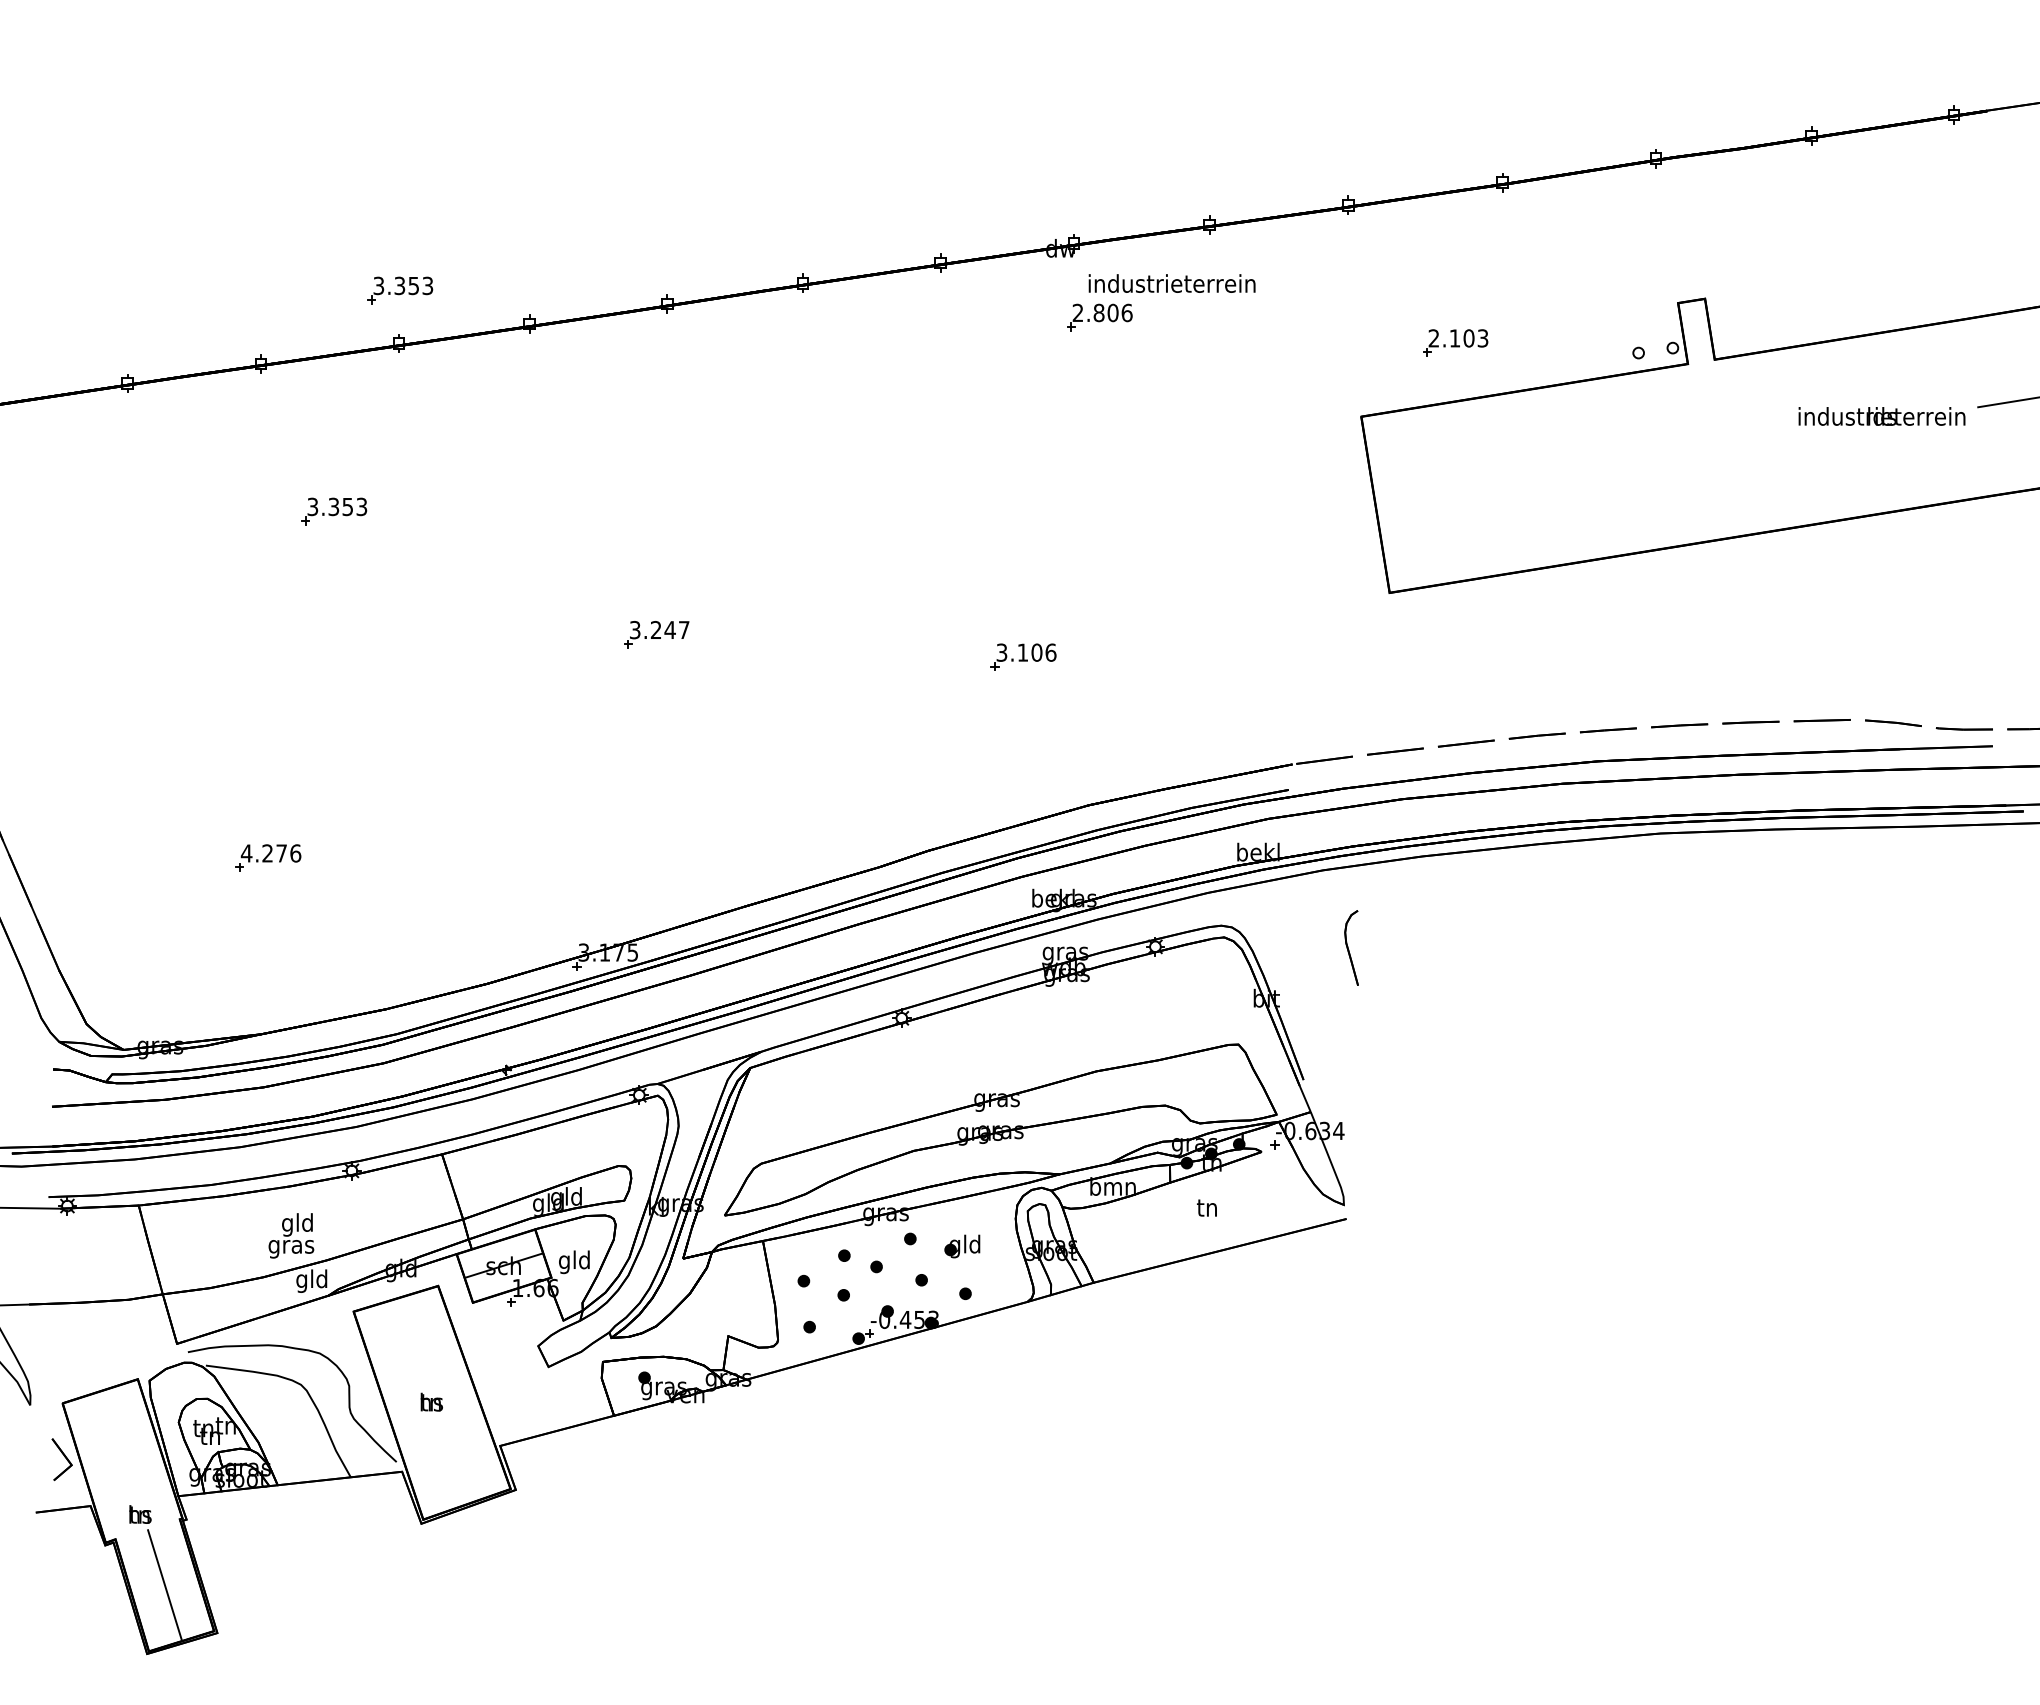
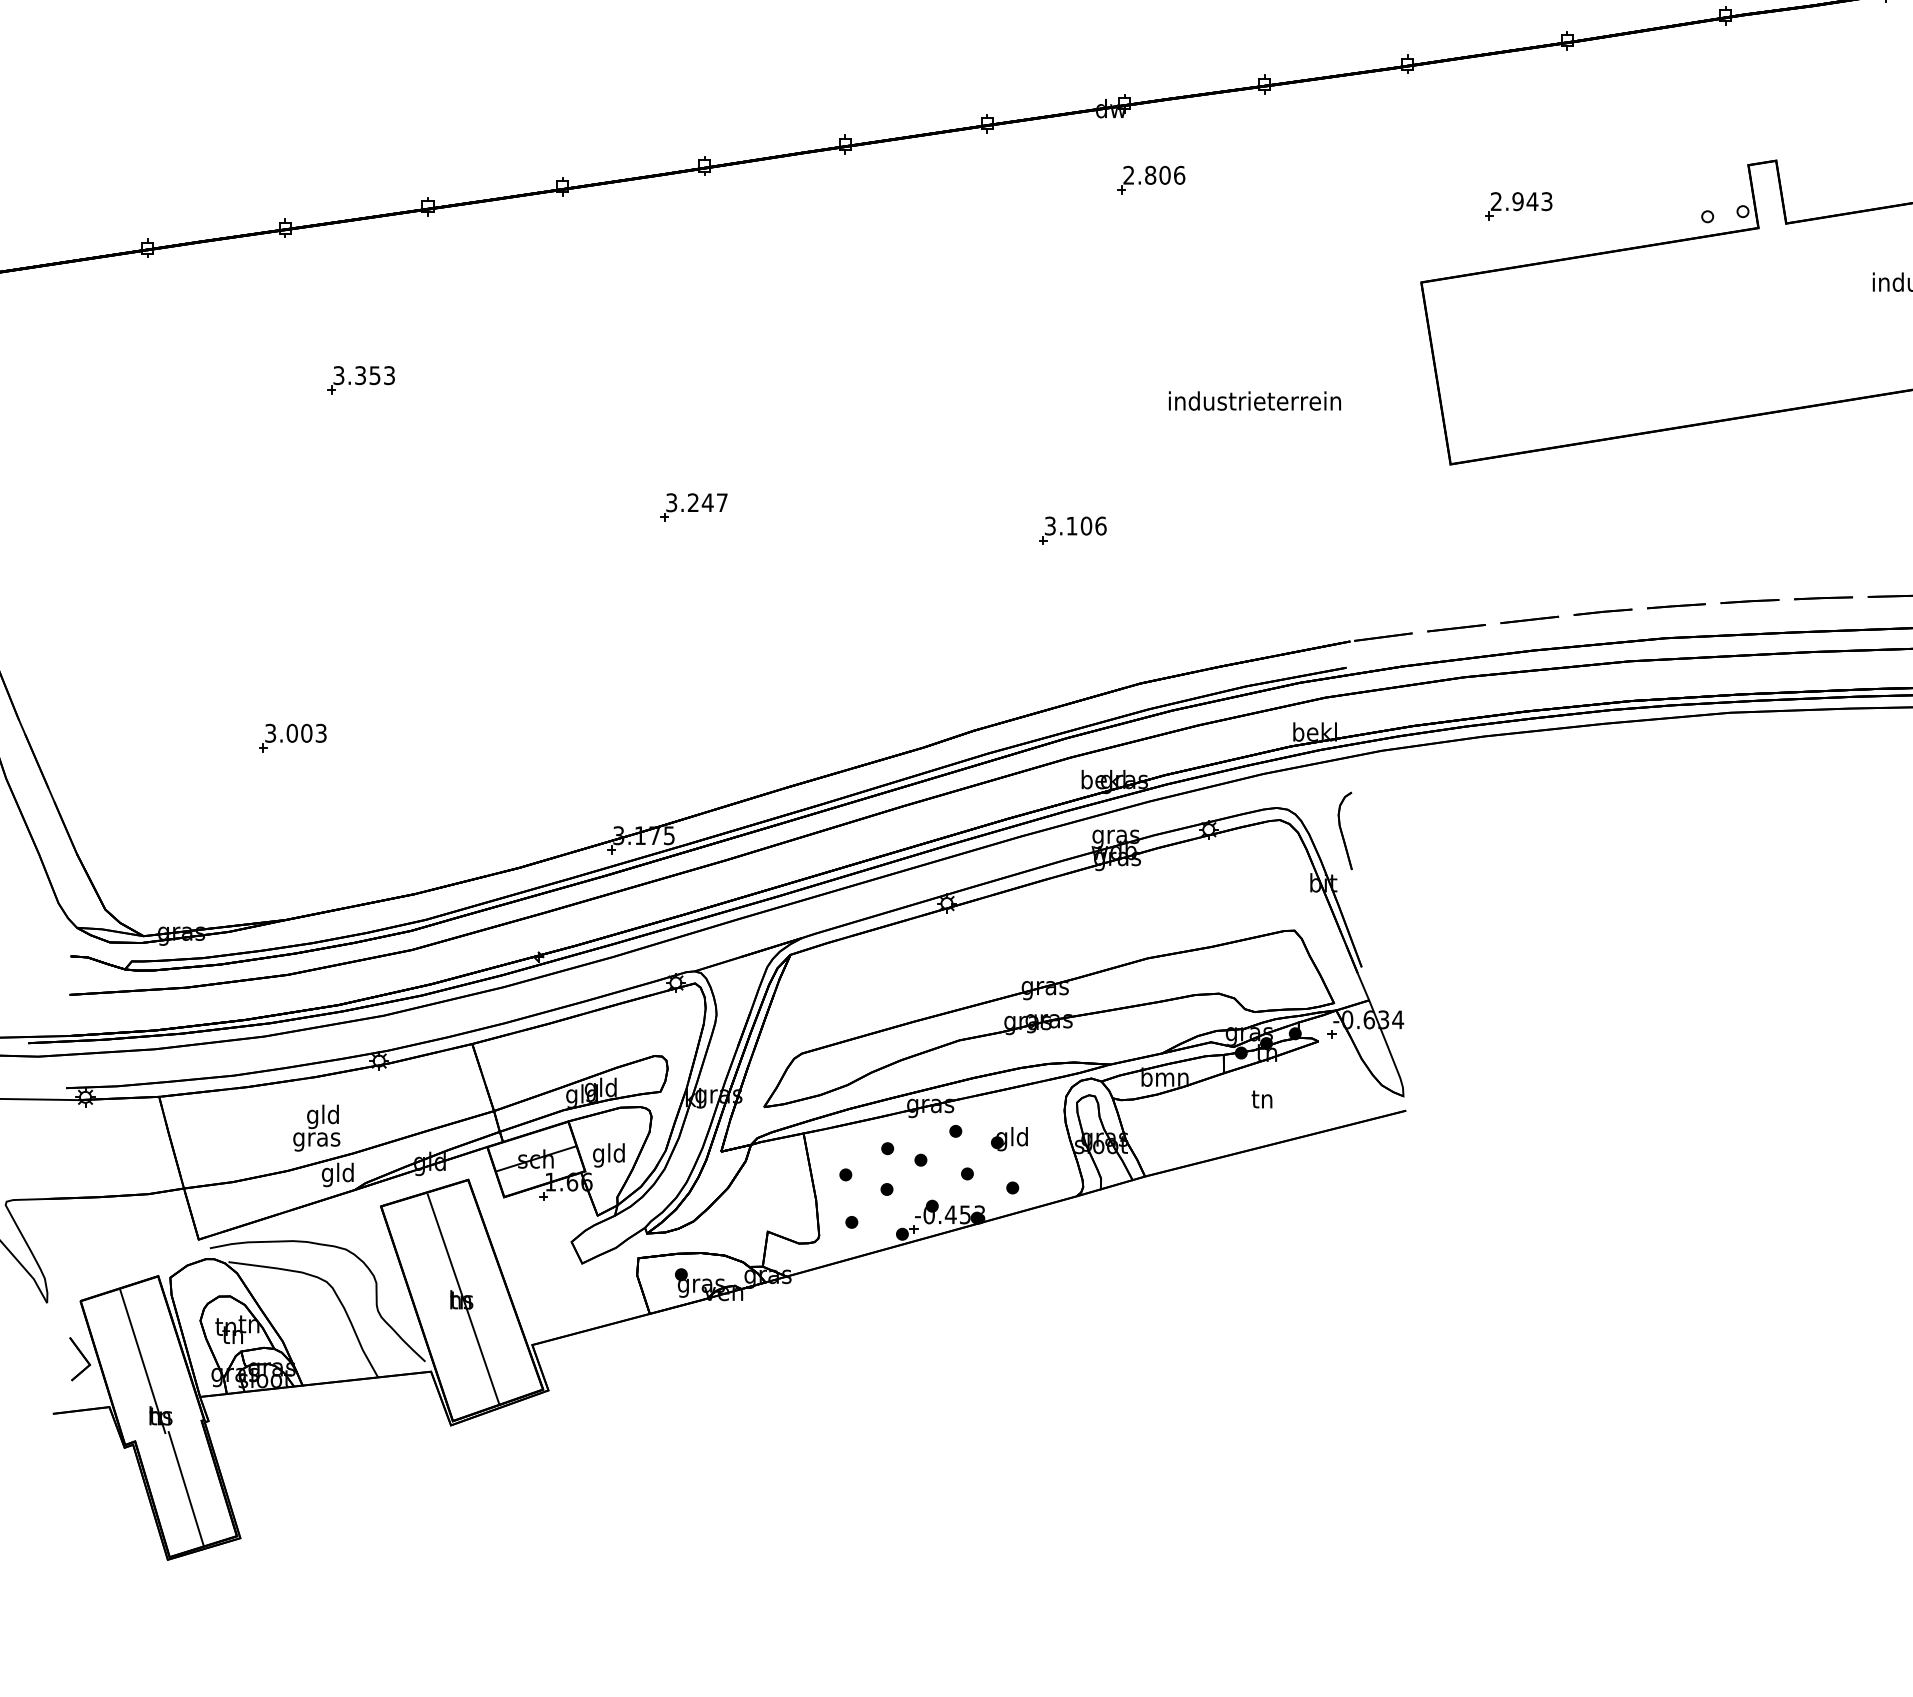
text: (1171, 283) -> (1254, 400), moved
part: (400, 290) -> (429, 152), removed
text: (1461, 338) -> (1524, 201), 2.103 -> 2.943
text: (270, 853) -> (295, 733), 4.276 -> 3.003
part: (1351, 947) -> (1345, 830), moved
line: (433, 1401) -> (463, 1299), added
line: (122, 1461) -> (142, 1361), added

